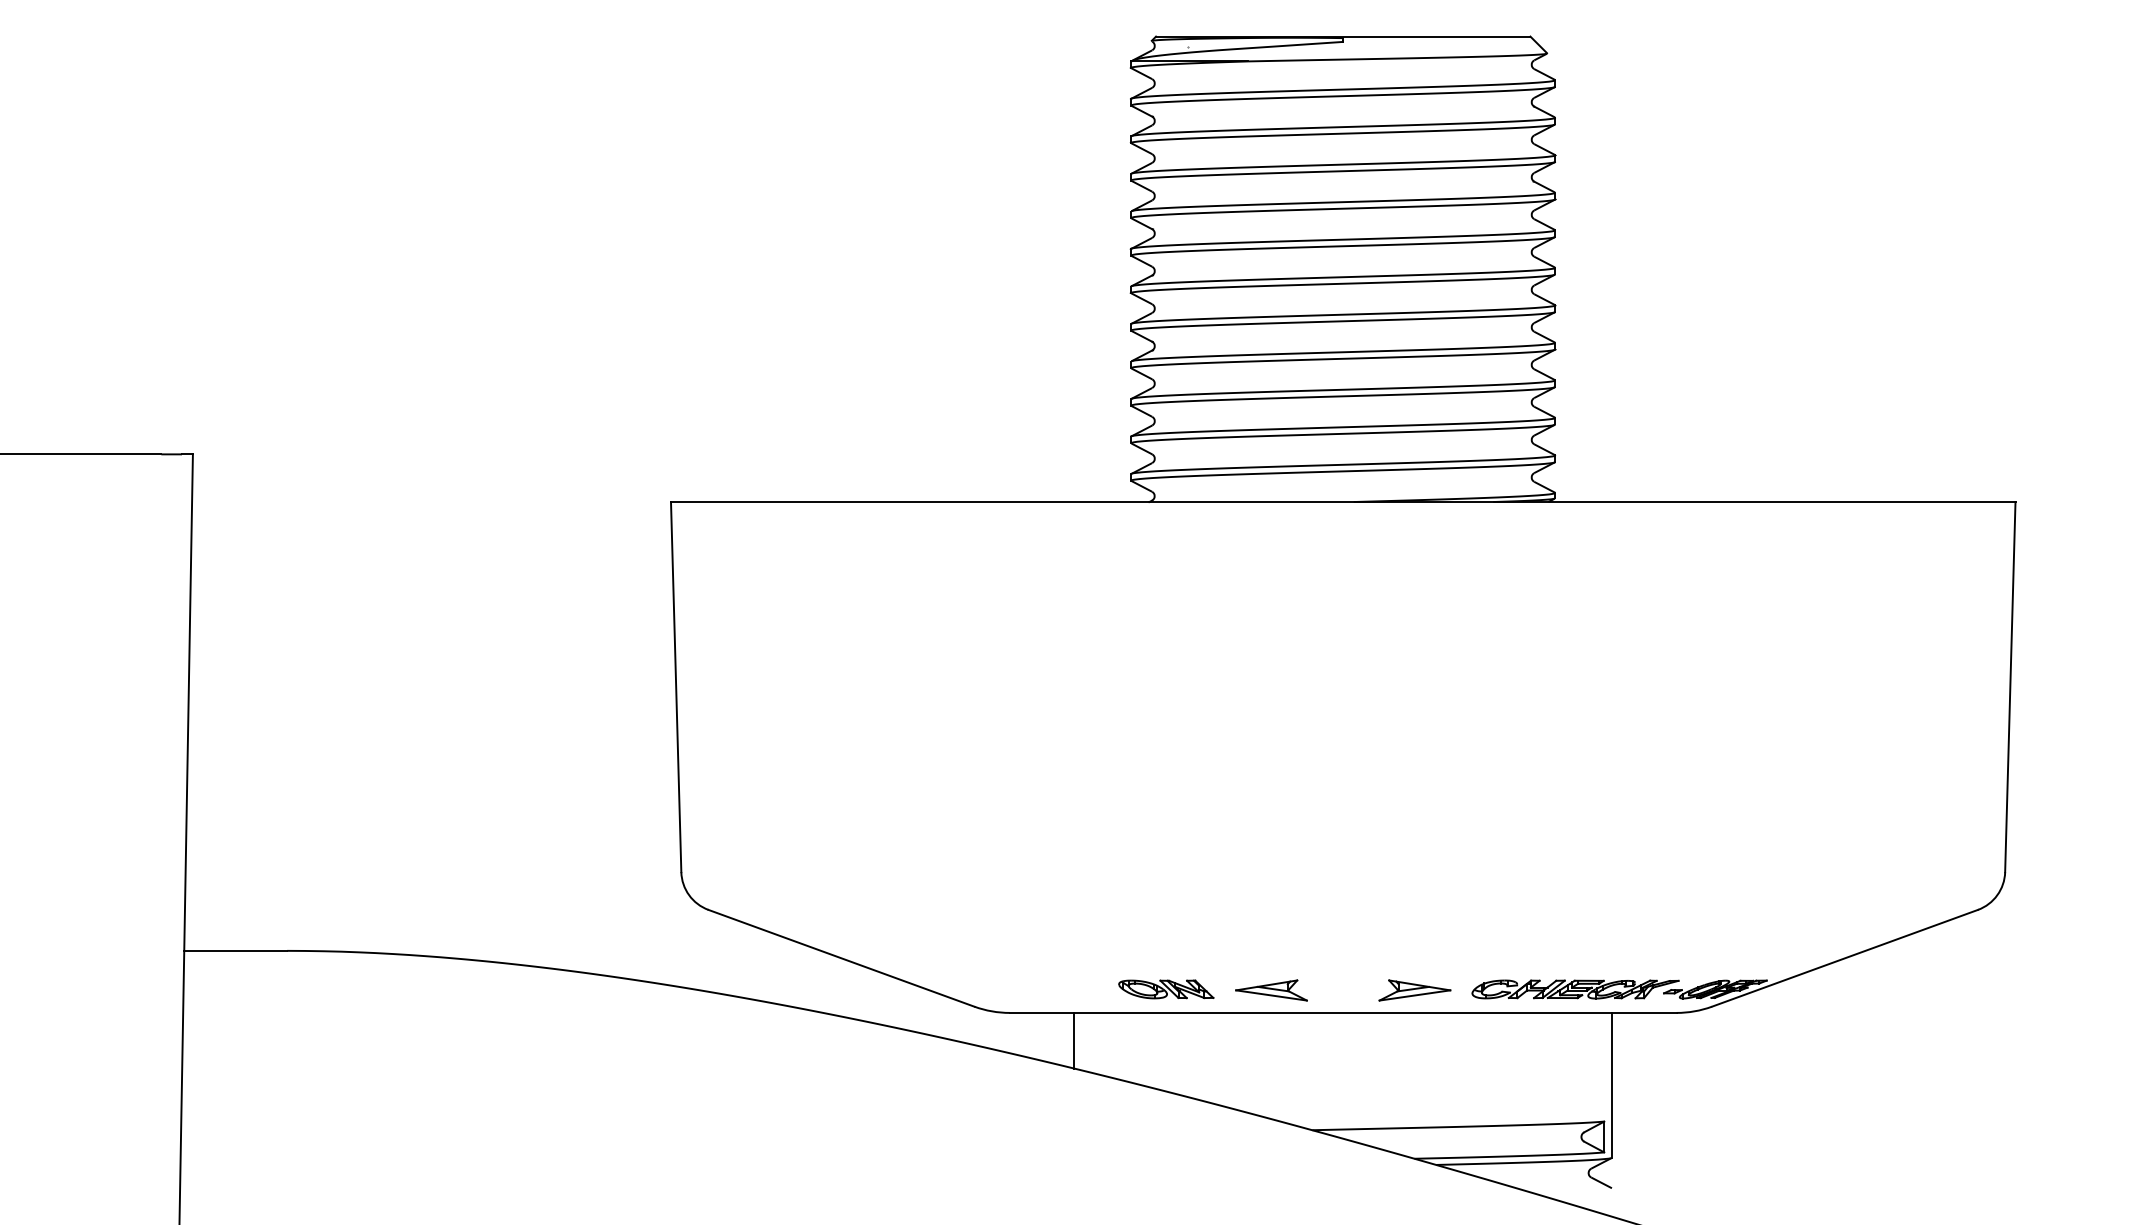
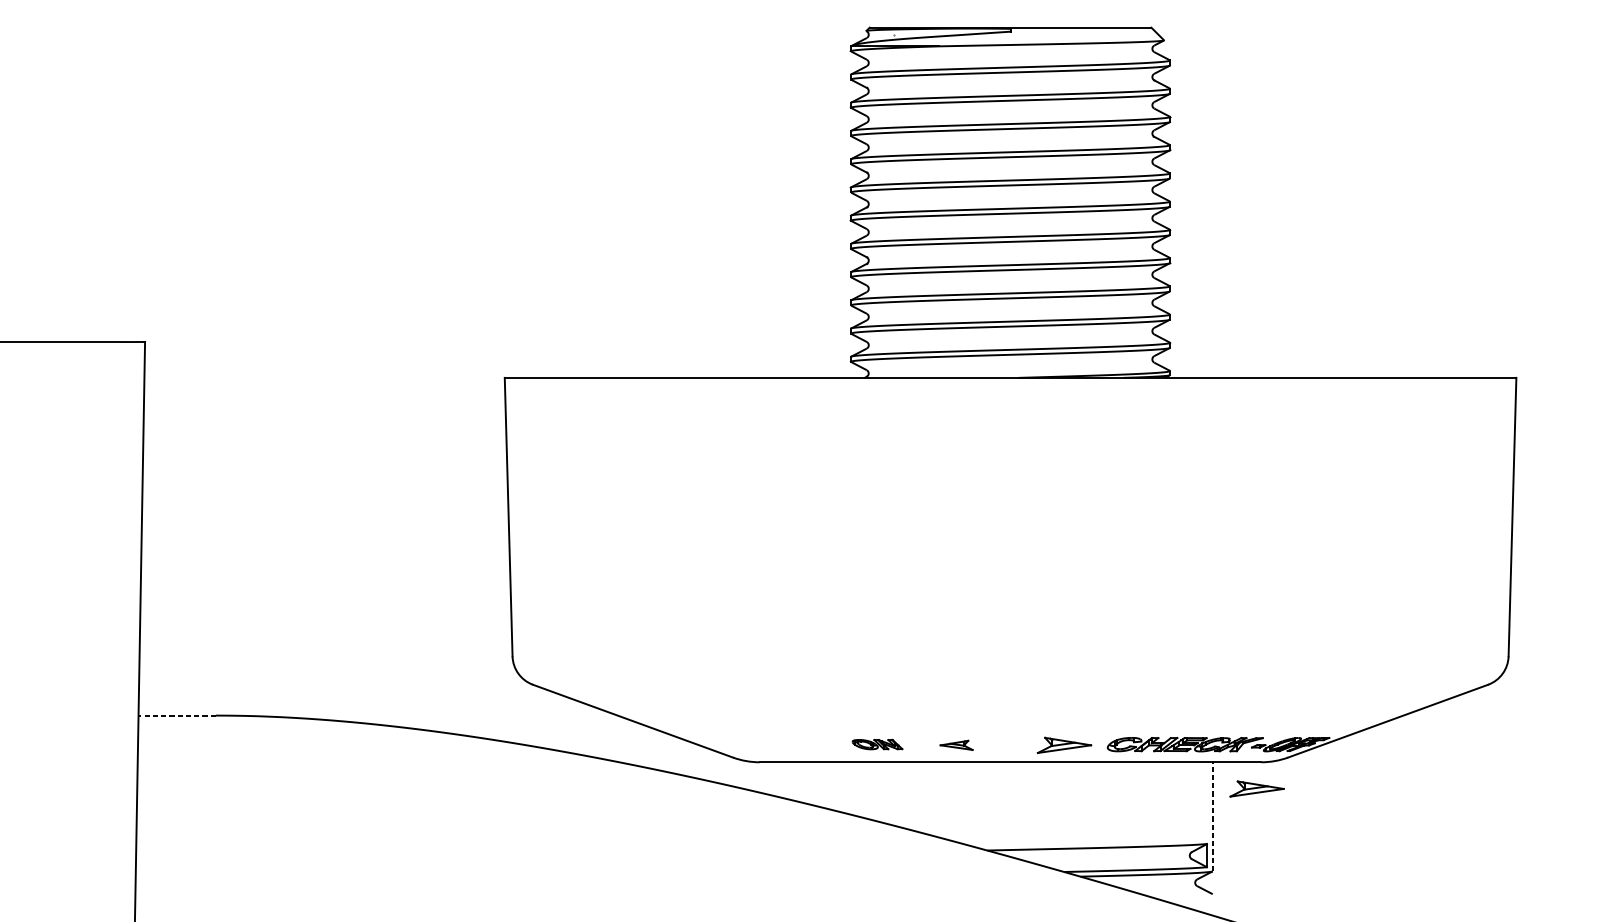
line: (235, 950) -> (177, 715), solid -> dashed
part: (1166, 989) -> (877, 744), size x0.7
part: (1271, 990) -> (956, 745), size x0.6
line: (1074, 1040) -> (808, 783), removed
part: (1670, 1048) -> (1256, 789), added
line: (1612, 1084) -> (1213, 816), solid -> dashed

